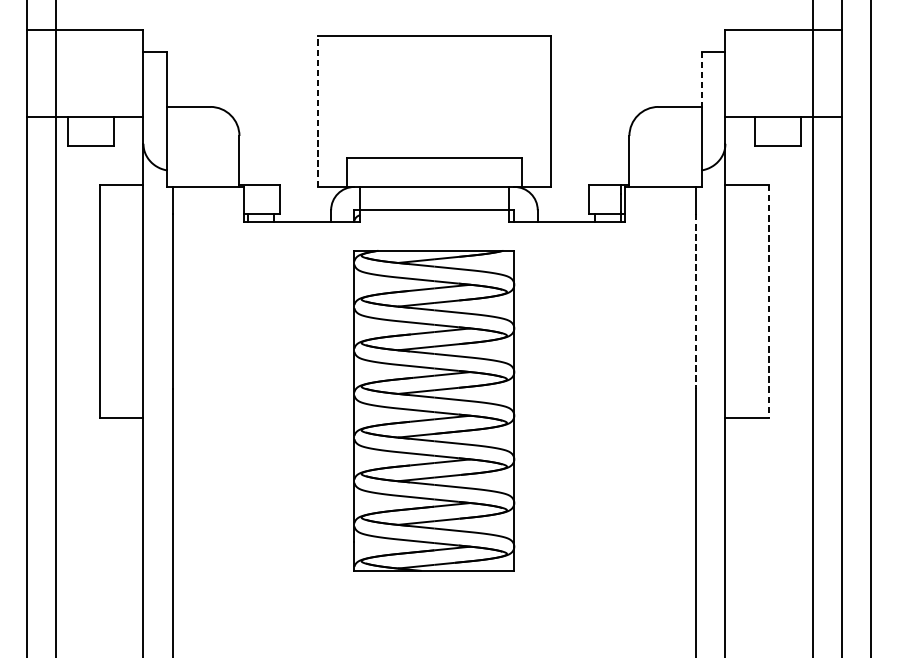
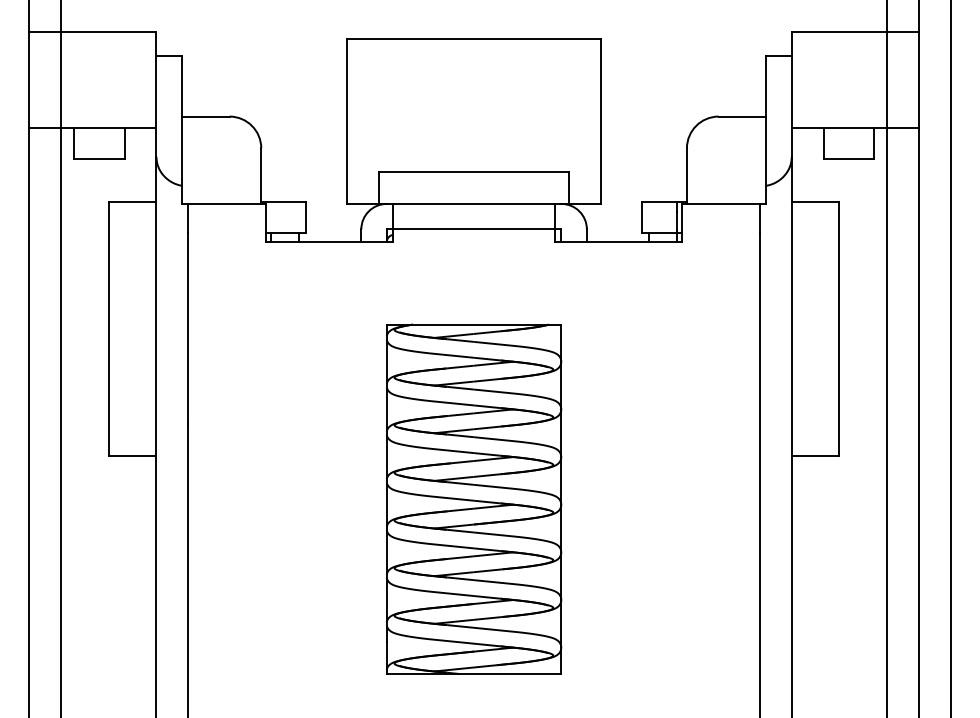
line: (702, 79) -> (766, 86), dashed -> solid
line: (318, 111) -> (347, 121), dashed -> solid
line: (696, 301) -> (760, 329), dashed -> solid
line: (769, 301) -> (839, 329), dashed -> solid
part: (434, 410) -> (474, 498), moved

